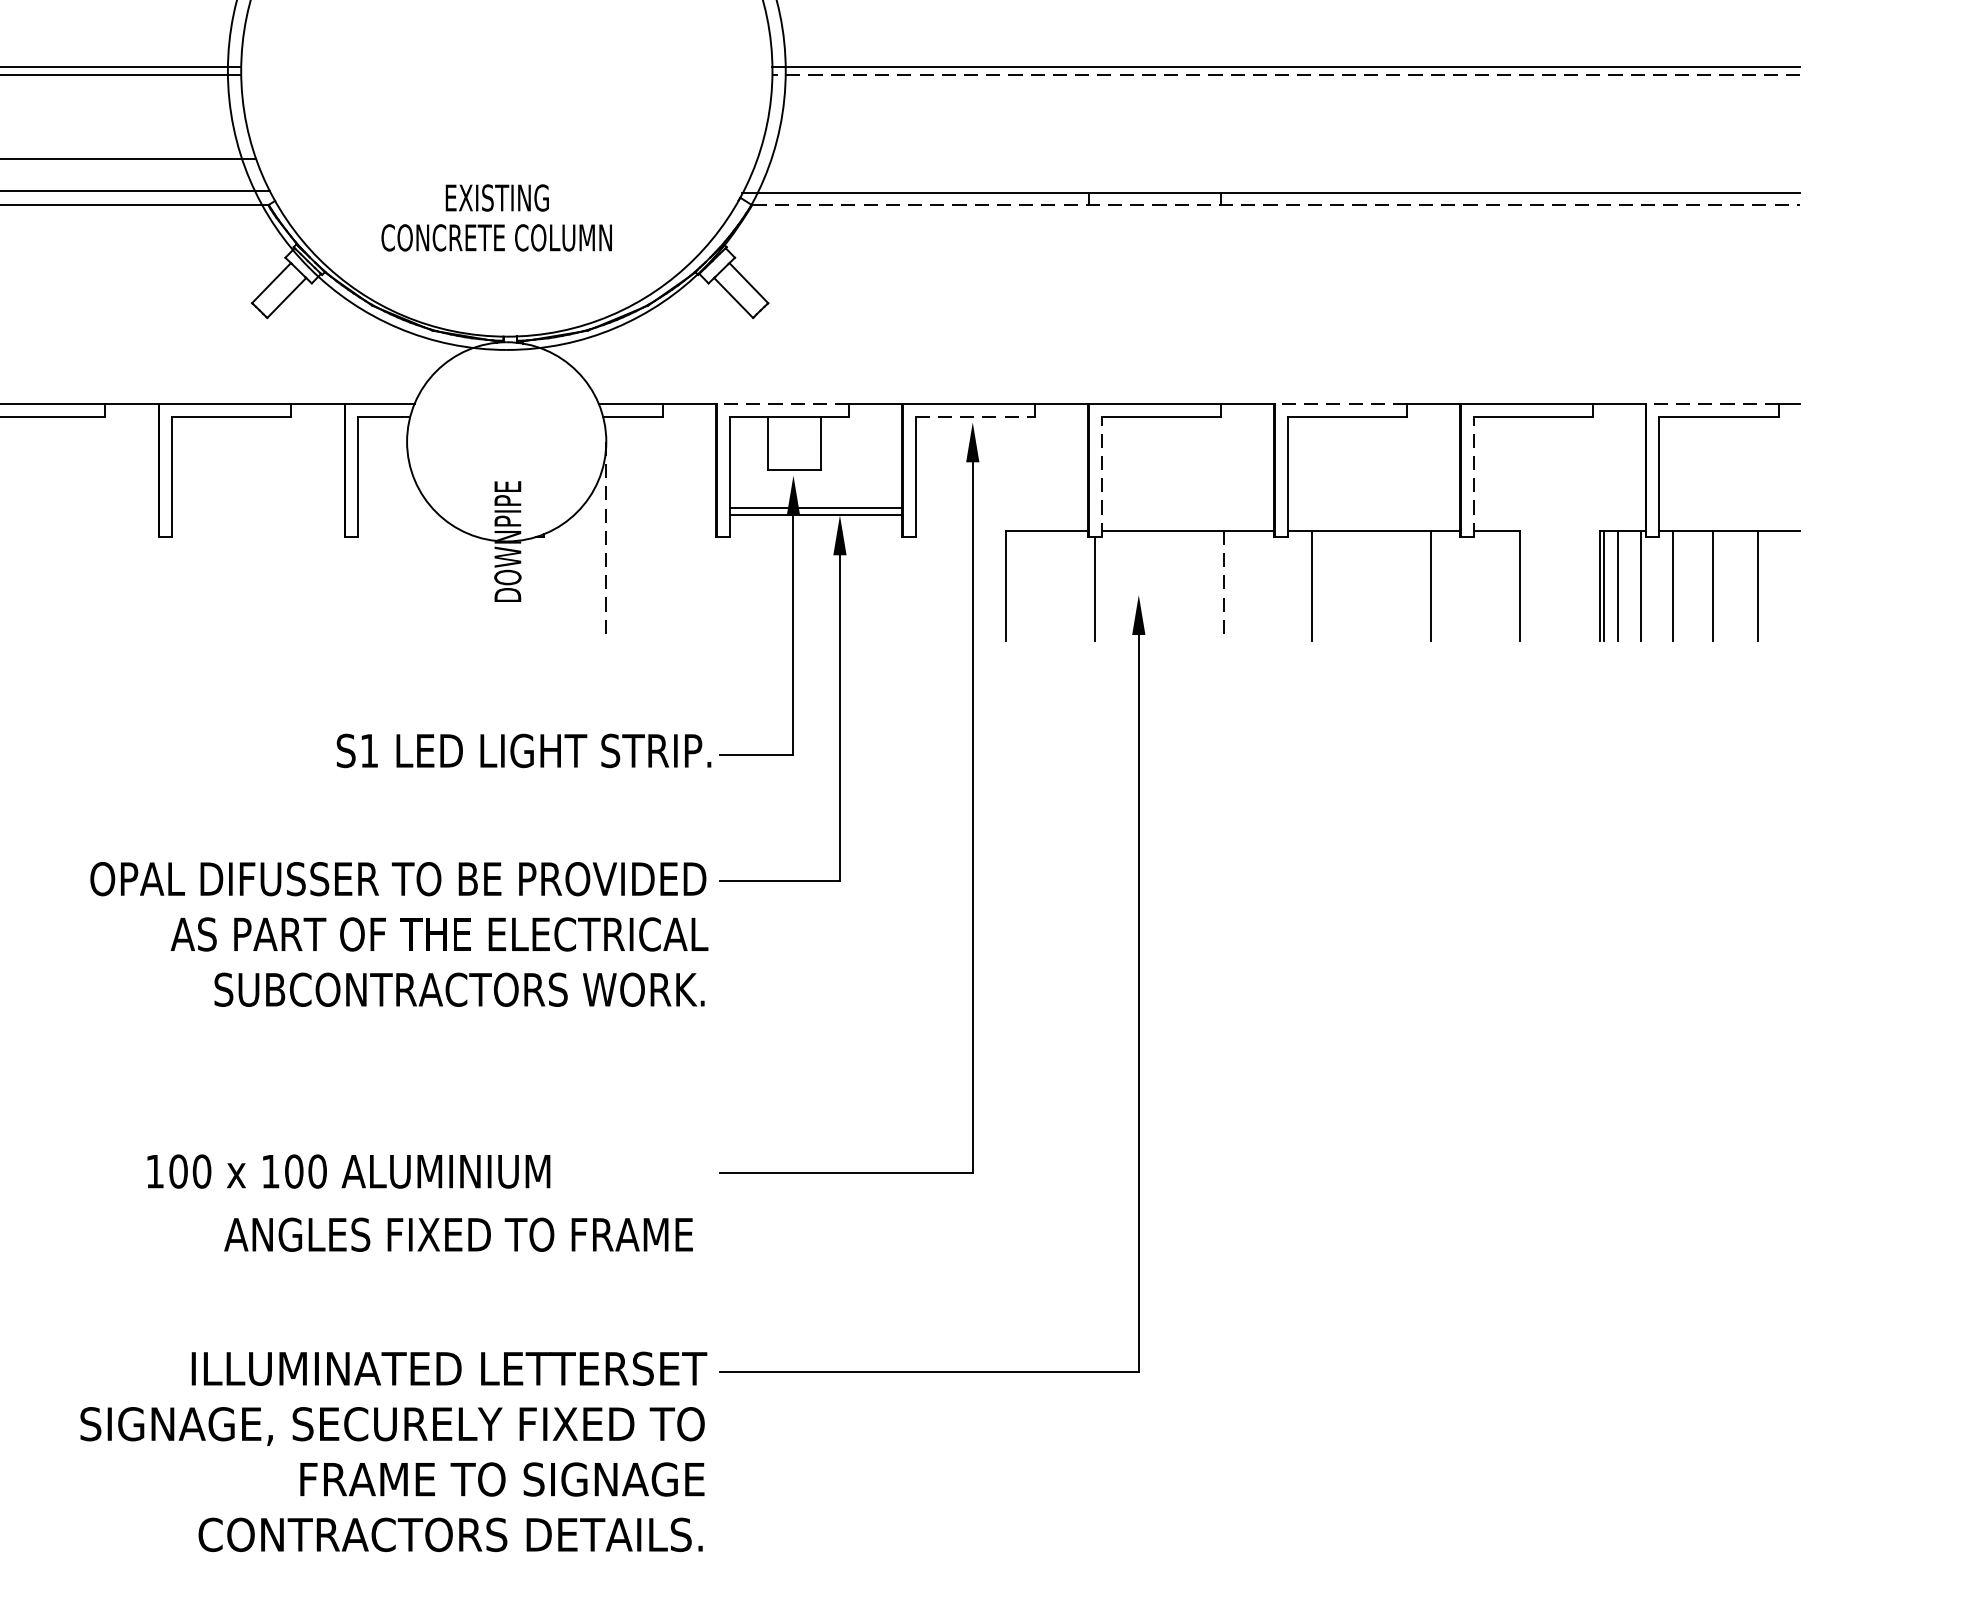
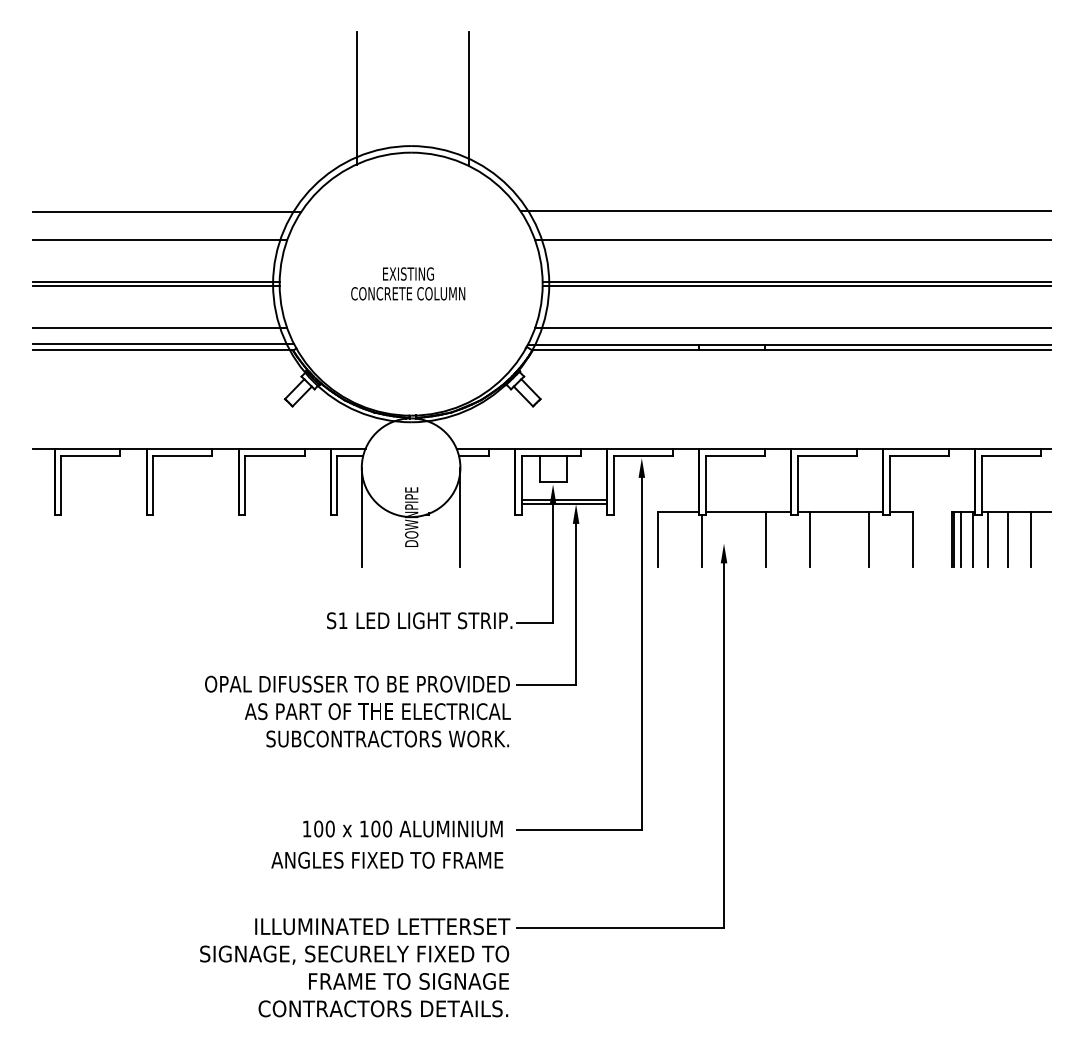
line: (1285, 75) -> (796, 286), dashed -> solid
line: (1279, 158) -> (793, 327), added
line: (1277, 205) -> (792, 350), dashed -> solid
text: (497, 217) -> (408, 283), moved
line: (782, 404) -> (547, 449), dashed -> solid
line: (1341, 404) -> (824, 449), dashed -> solid
line: (1713, 404) -> (1008, 449), dashed -> solid
line: (976, 417) -> (643, 455), dashed -> solid
line: (1101, 477) -> (705, 485), dashed -> solid
line: (1473, 477) -> (889, 485), dashed -> solid
line: (406, 540) -> (361, 516), added
line: (606, 542) -> (460, 517), dashed -> solid
line: (1224, 586) -> (766, 539), dashed -> solid
text: (347, 1170) -> (402, 828), moved

